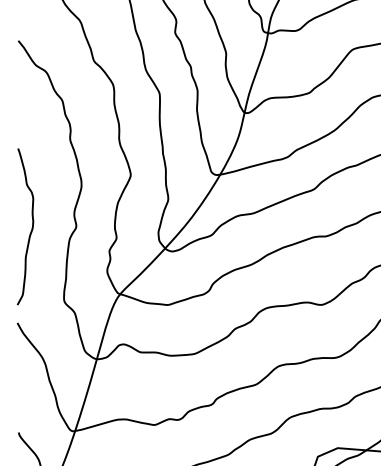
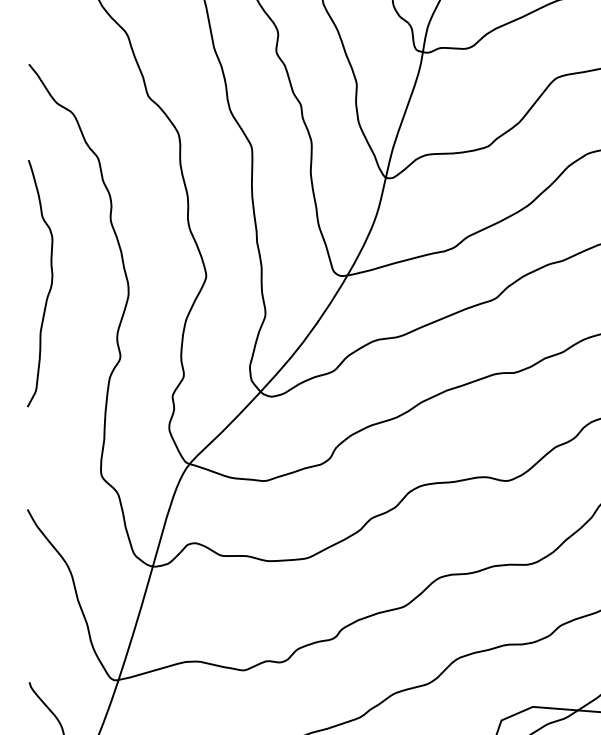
curve: (31, 227) -> (49, 284), moved

